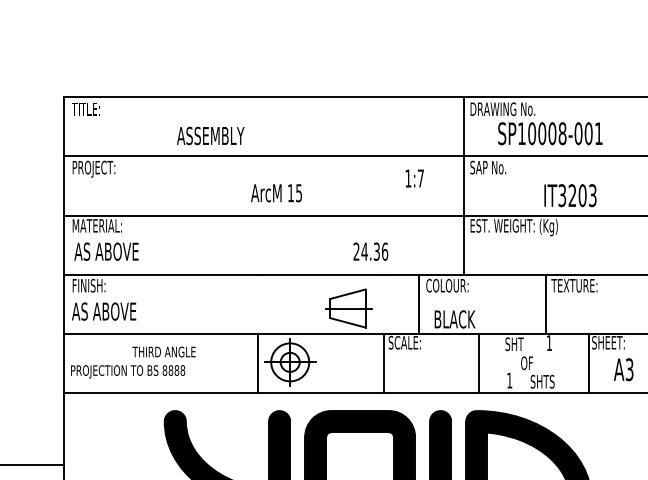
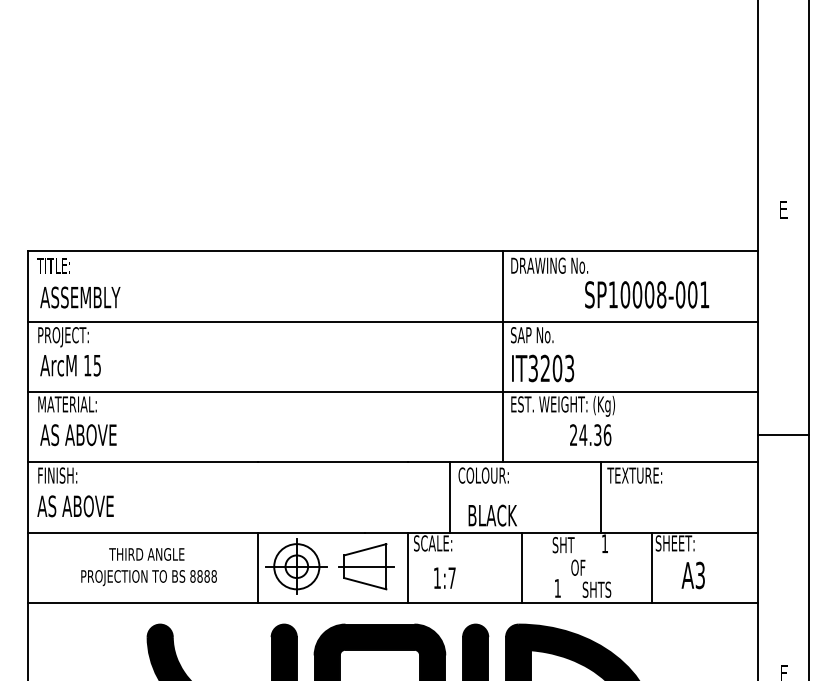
text: (550, 133) -> (647, 294), moved
text: (210, 135) -> (80, 297), moved
text: (414, 177) -> (444, 577), moved
text: (276, 193) -> (70, 365), moved
text: (570, 195) -> (543, 368), moved
text: (370, 252) -> (590, 435), moved
part: (348, 308) -> (366, 566), moved
text: (127, 372) -> (148, 578), moved

